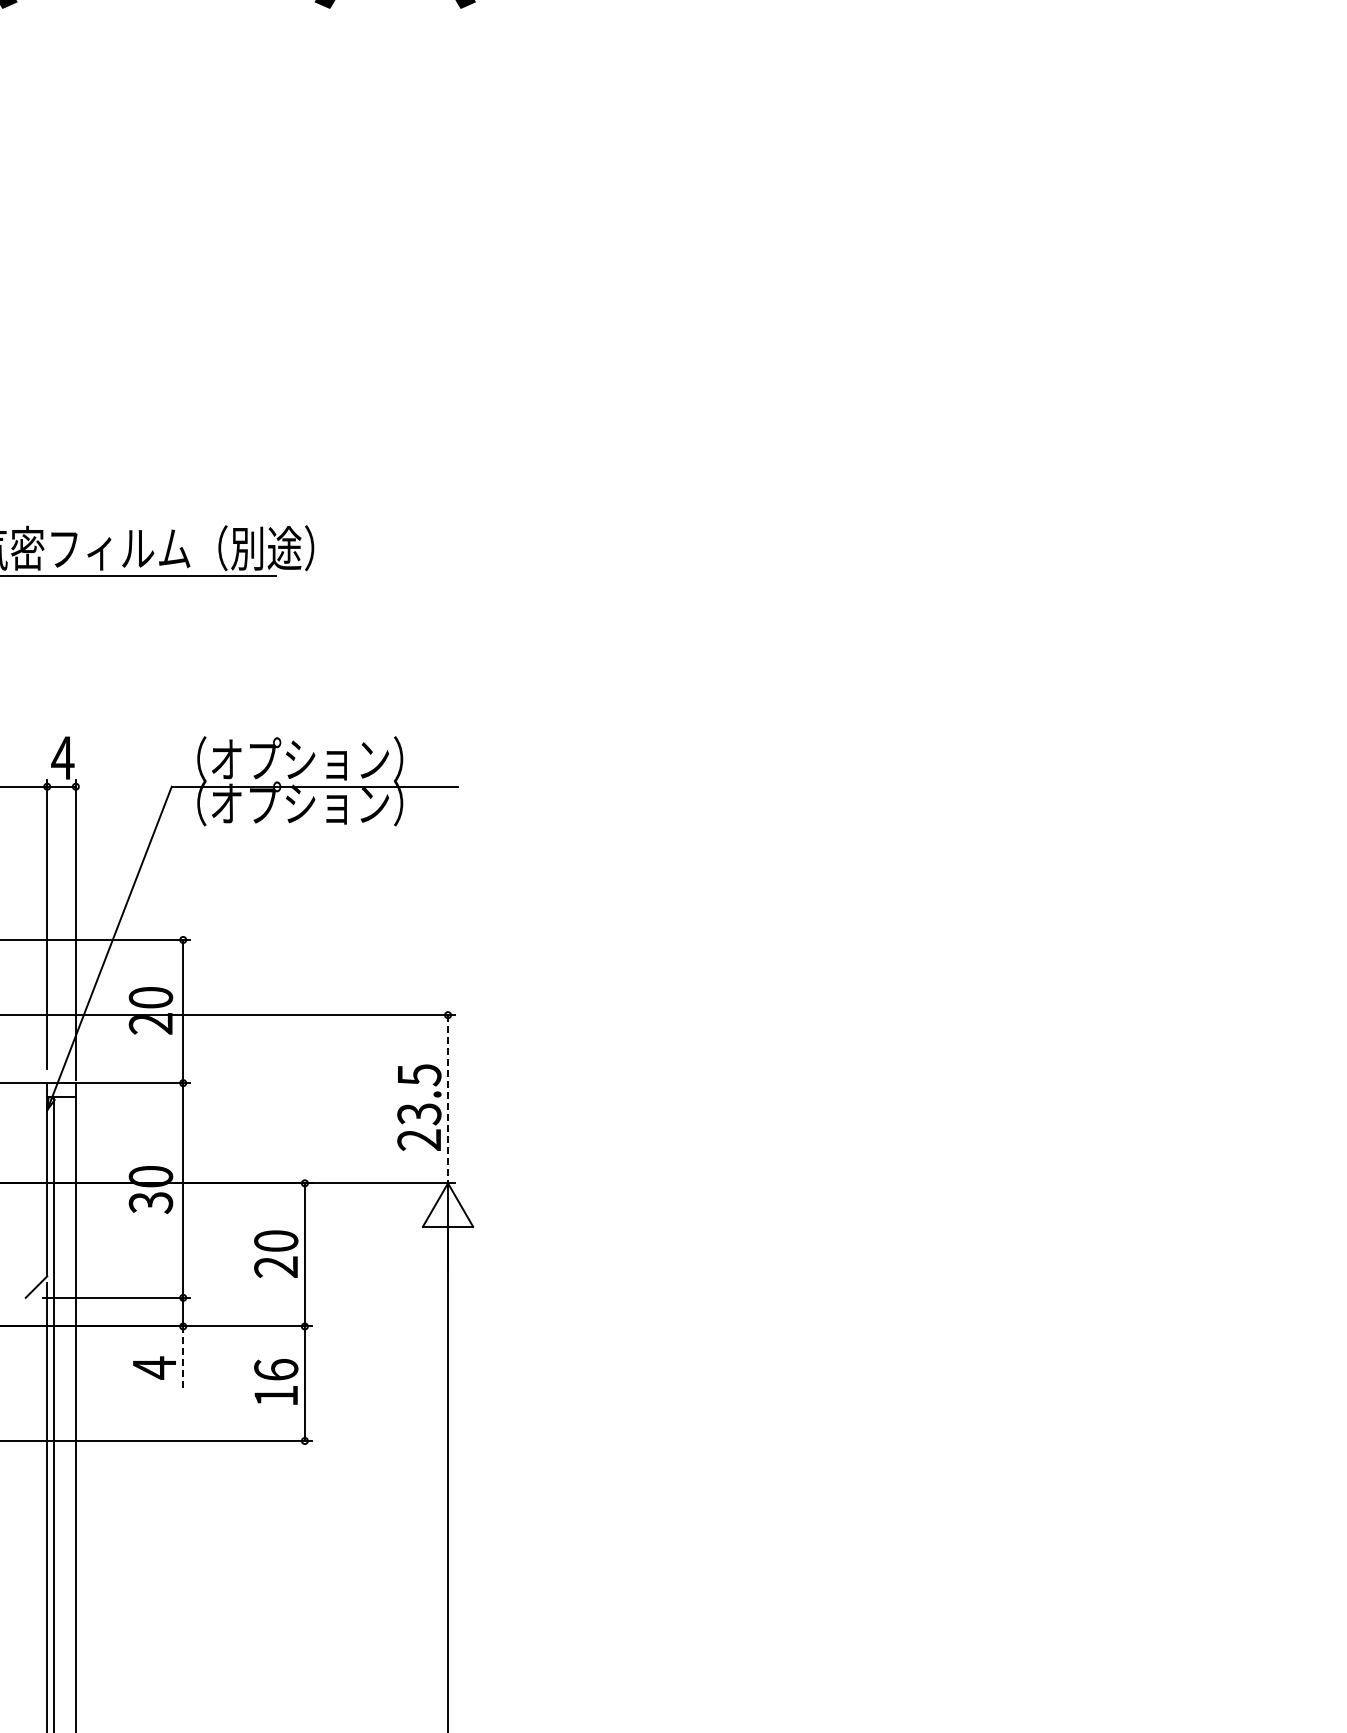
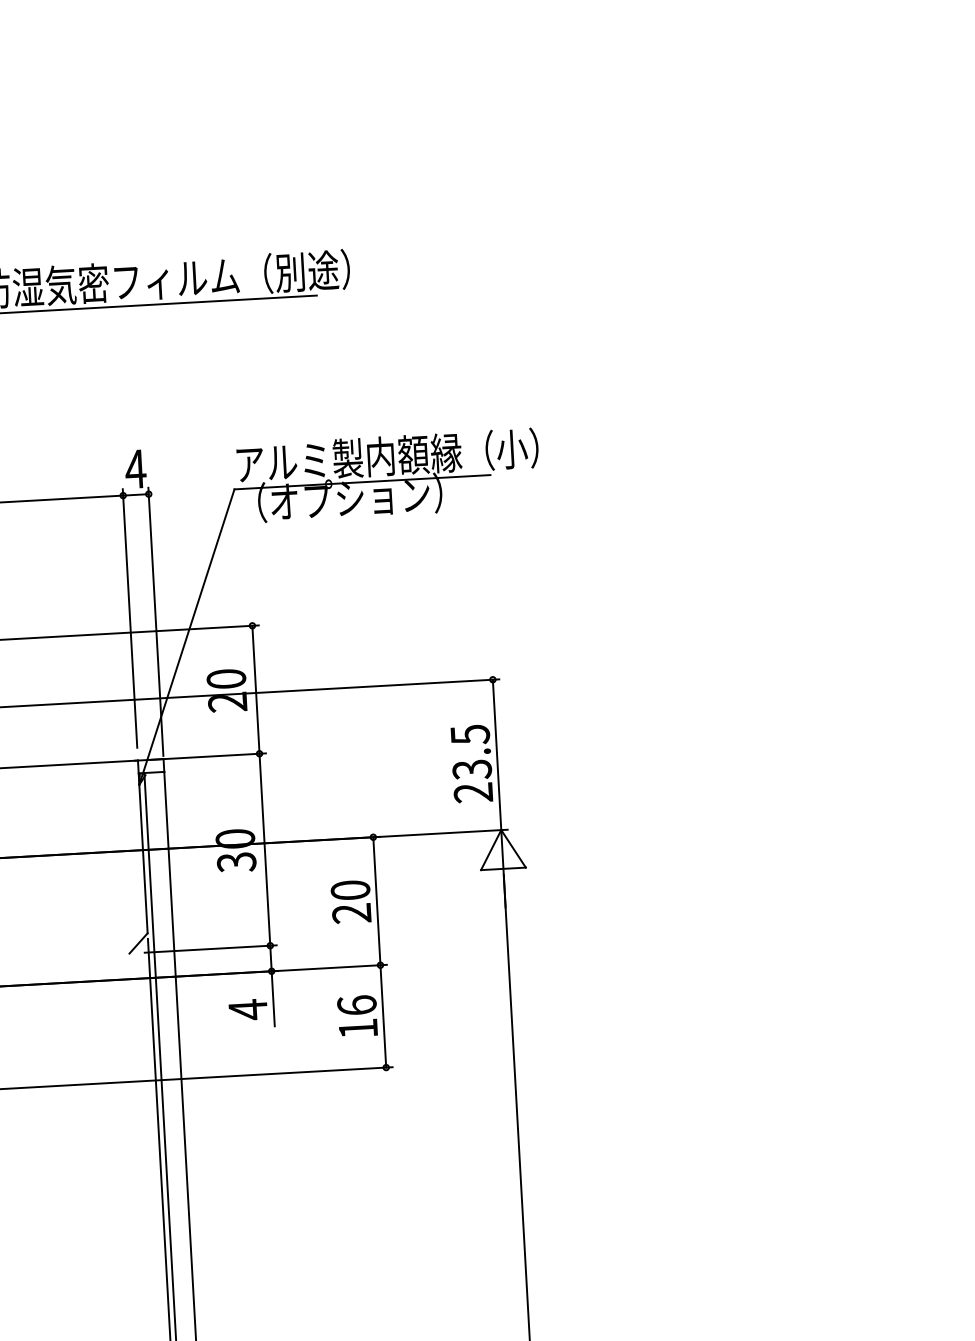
text: (344, 759) -> (387, 456), （オプション） -> アルミ製内額縁（小）
line: (448, 1099) -> (497, 755), dashed -> solid
line: (183, 1357) -> (273, 999), dashed -> solid

